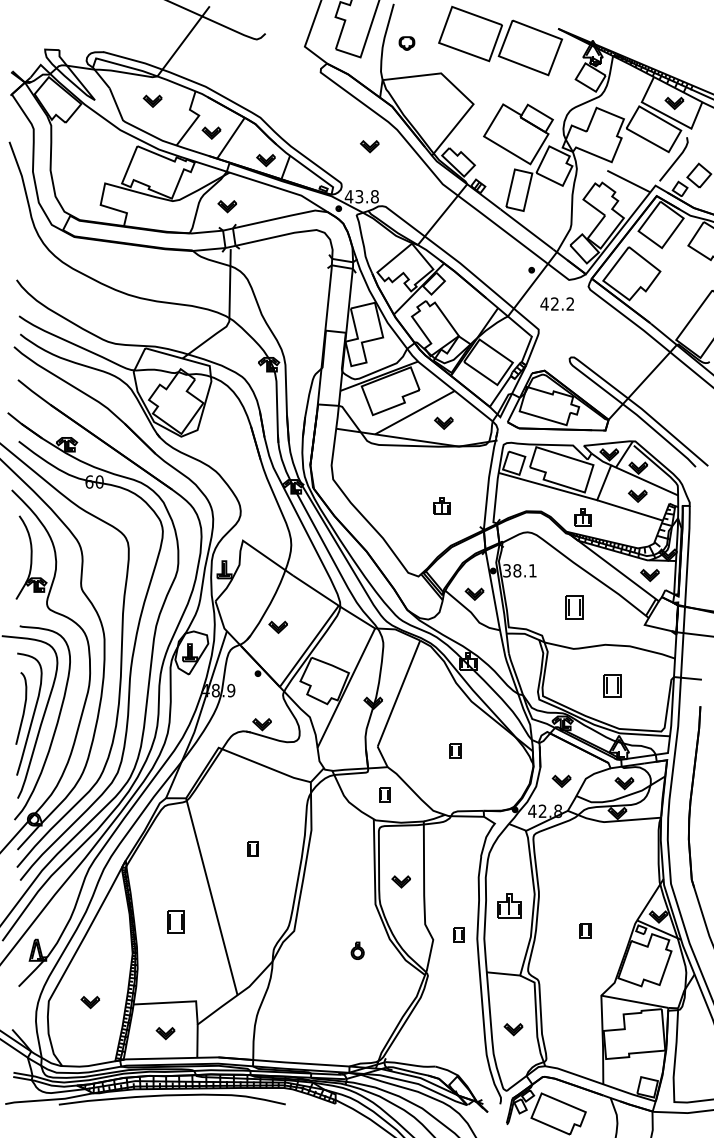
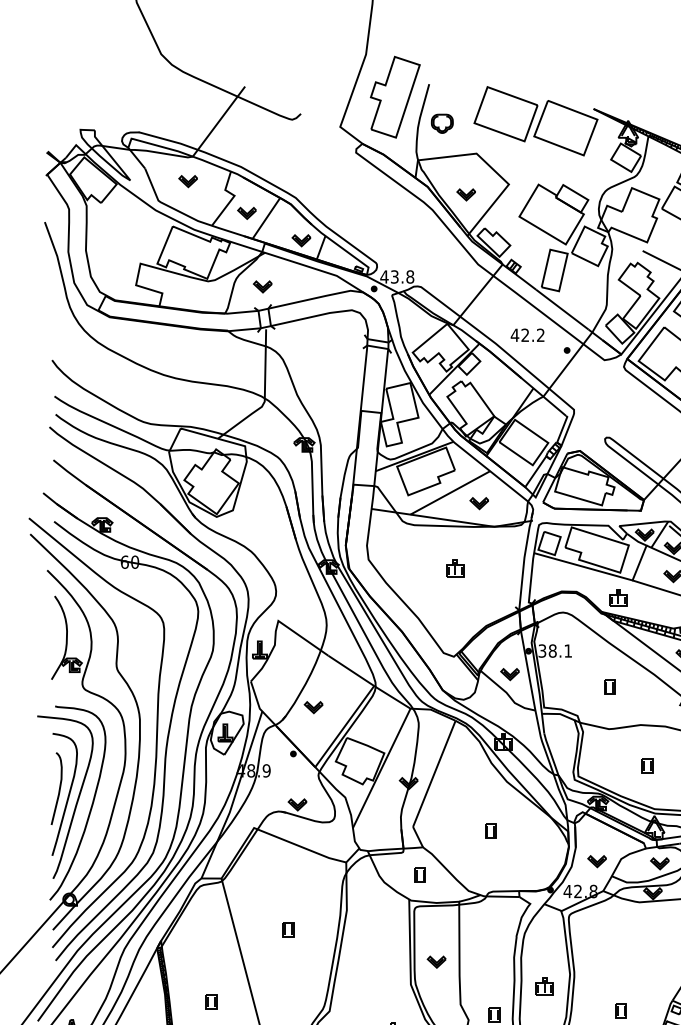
part: (406, 43) -> (441, 123), size x1.43
part: (369, 146) -> (465, 194), moved
text: (556, 303) -> (526, 334), moved
part: (441, 505) -> (454, 567), moved
part: (574, 606) -> (609, 686), size x0.62
part: (612, 685) -> (647, 765), size x0.62
part: (509, 905) -> (544, 985), size x0.71
part: (175, 921) -> (210, 1001), size x0.62

